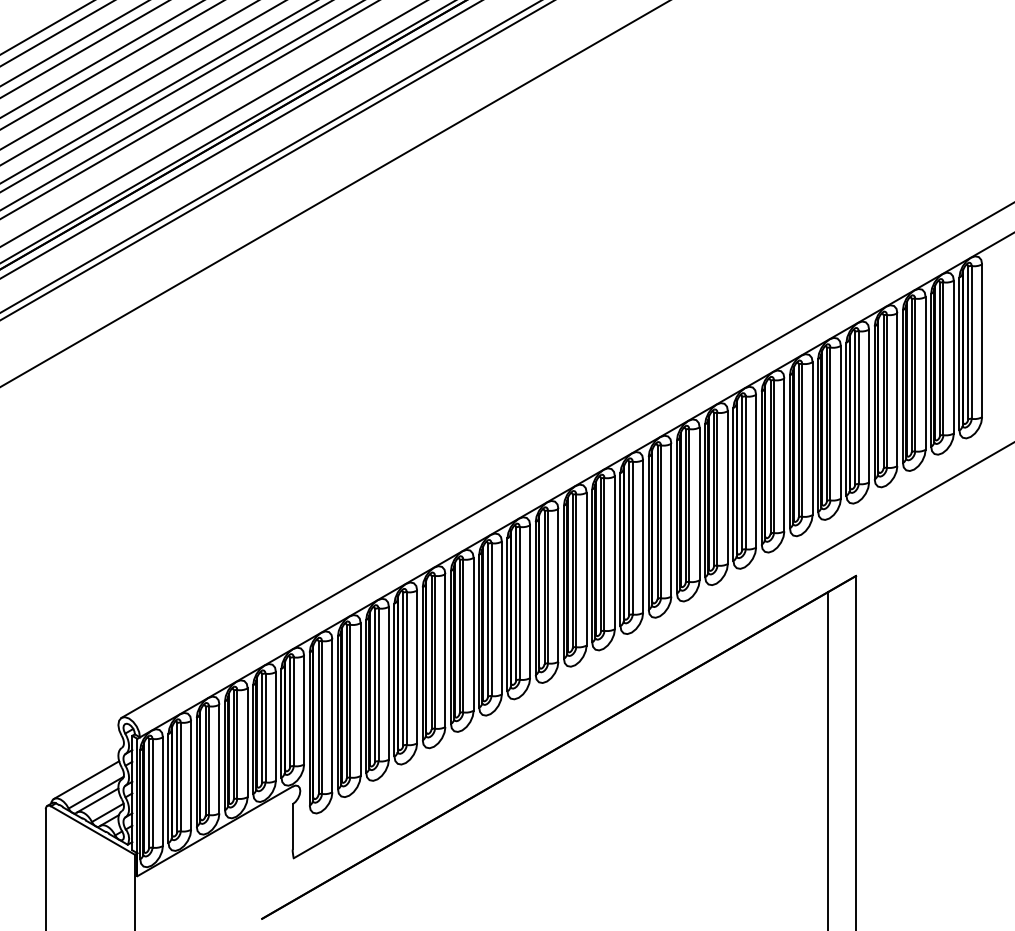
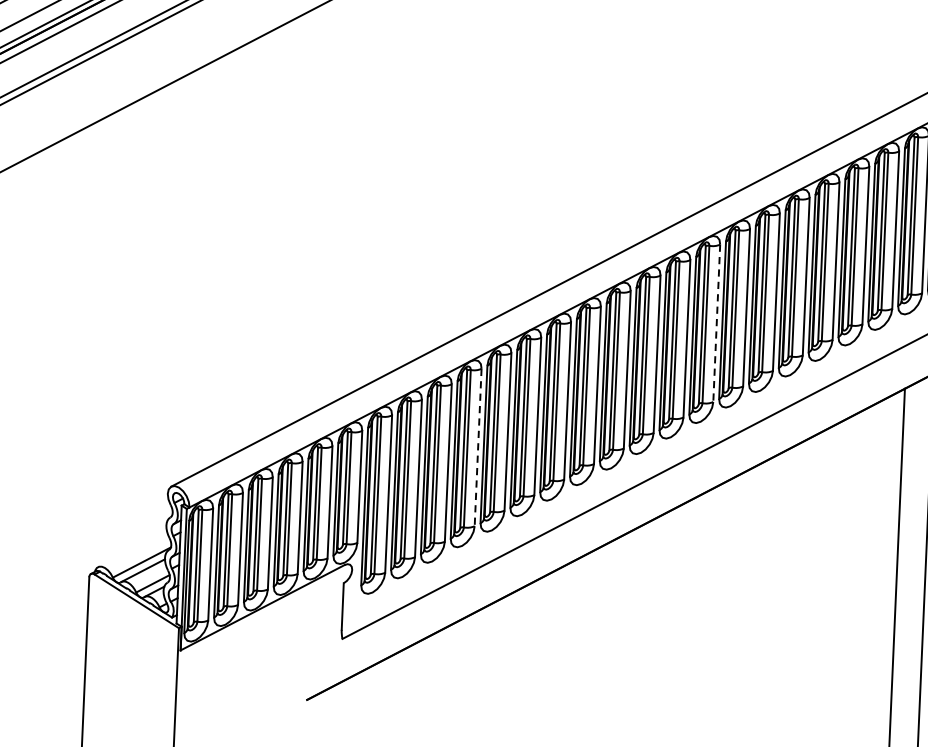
line: (643, 537) -> (717, 324), solid -> dashed
line: (417, 667) -> (478, 448), solid -> dashed
line: (86, 780) -> (132, 549), removed

